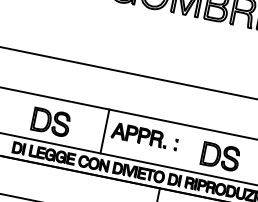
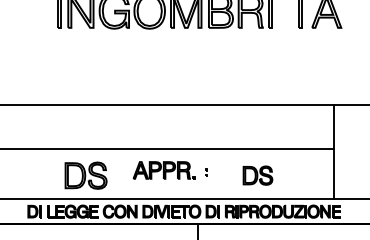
part: (50, 121) -> (85, 175), moved
line: (105, 131) -> (125, 173), removed
part: (176, 144) -> (206, 172), size x0.6
part: (220, 156) -> (257, 175), size x0.7

